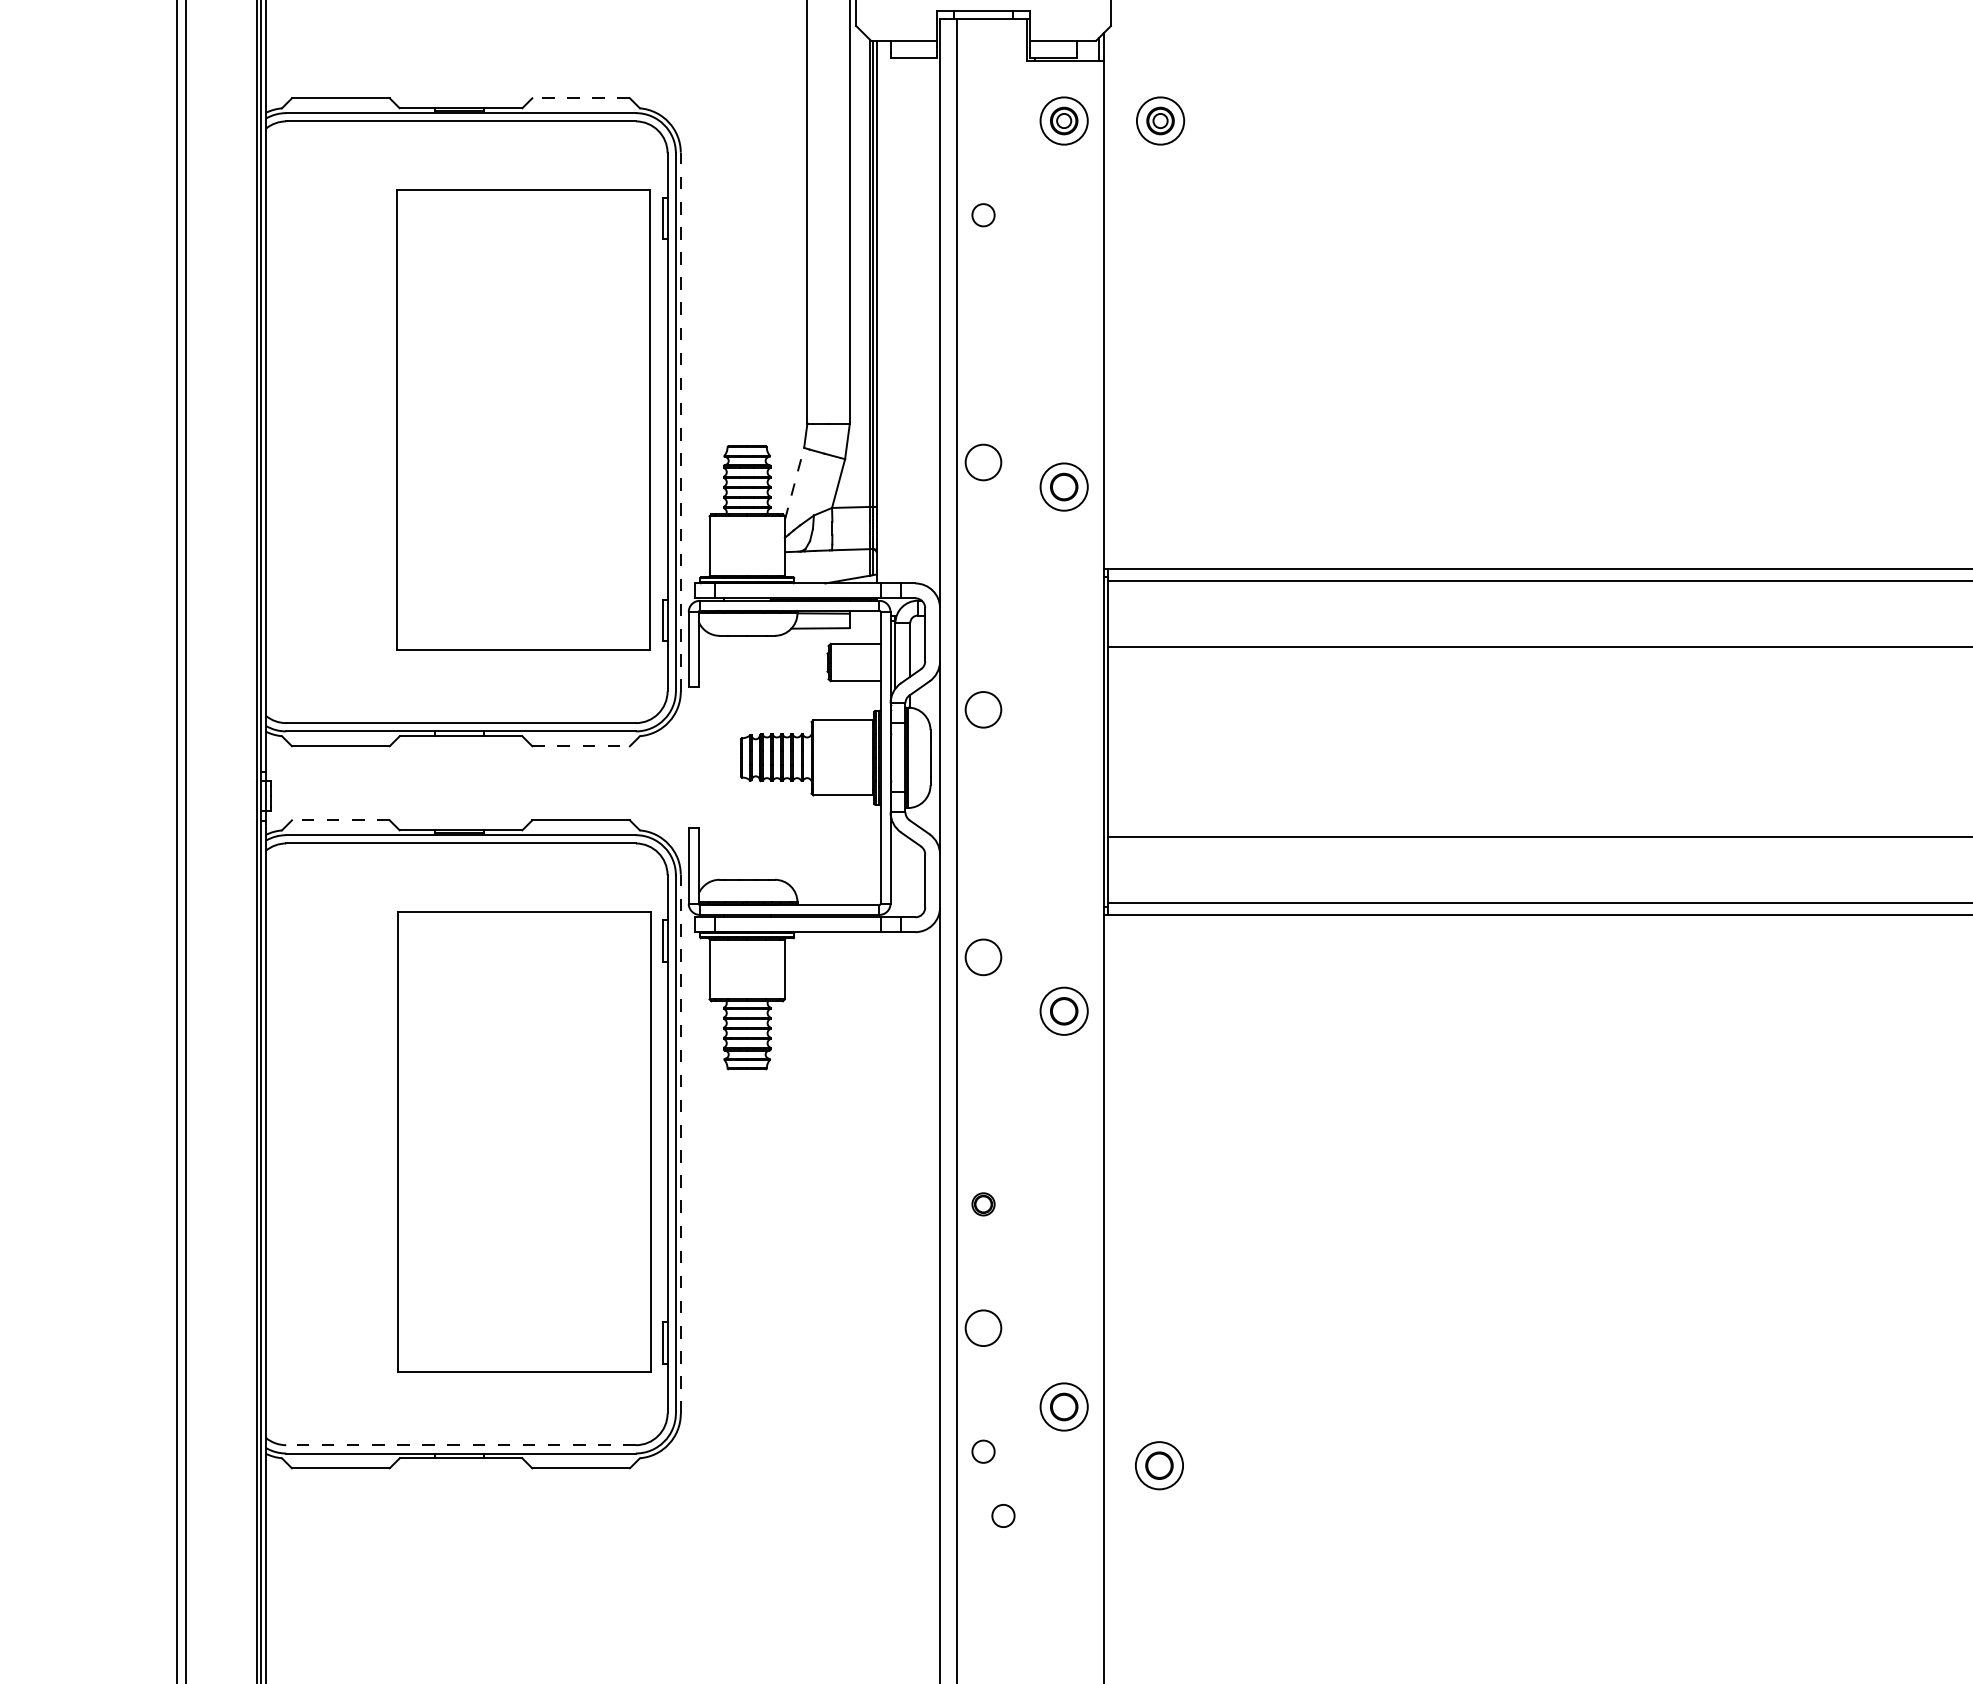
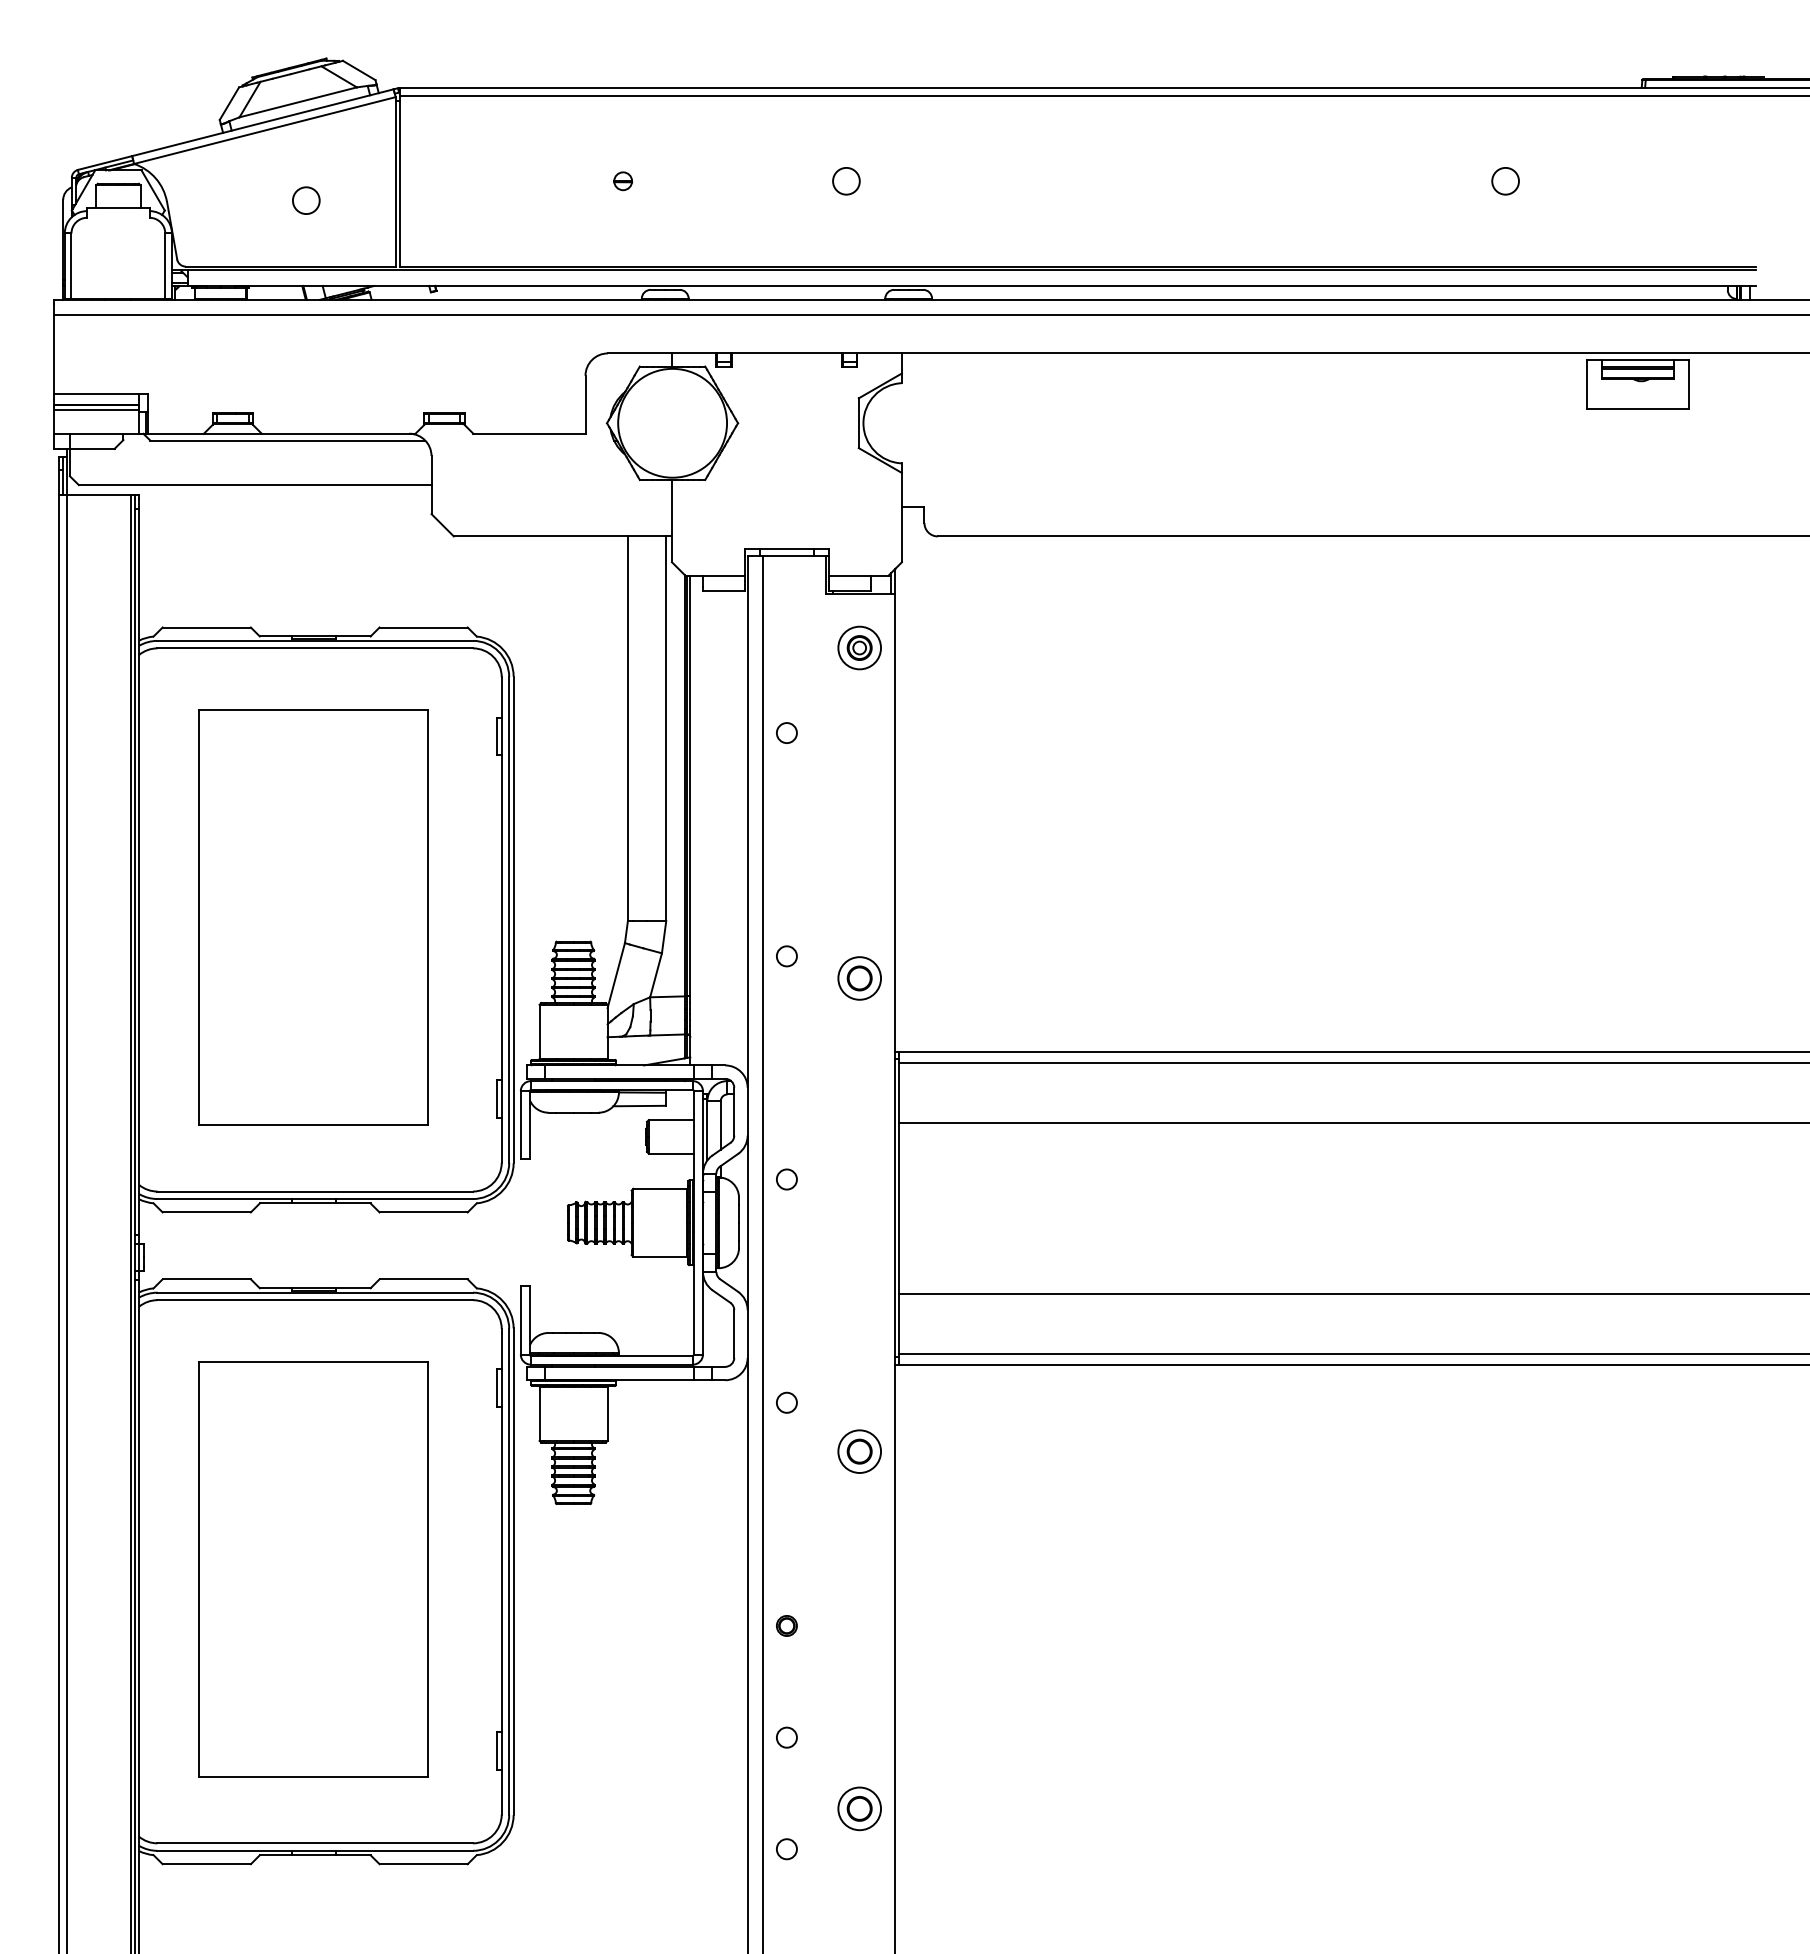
line: (580, 98) -> (423, 627), dashed -> solid
part: (1160, 120) -> (946, 647), removed
part: (523, 419) -> (313, 917), moved
line: (680, 421) -> (513, 919), dashed -> solid
circle: (983, 462) -> (786, 956), size x0.62
line: (794, 483) -> (616, 975), dashed -> solid
circle: (983, 709) -> (786, 1179), size x0.62
line: (582, 746) -> (424, 1212), dashed -> solid
line: (340, 820) -> (206, 1279), dashed -> solid
circle: (983, 956) -> (786, 1402), size x0.62
part: (524, 1141) -> (313, 1569), moved
line: (680, 1144) -> (513, 1571), dashed -> solid
circle: (983, 1327) -> (786, 1737), size x0.62
line: (461, 1445) -> (315, 1843), dashed -> solid
part: (1159, 1465) -> (945, 1861), removed
circle: (1003, 1516) -> (804, 1907), removed

